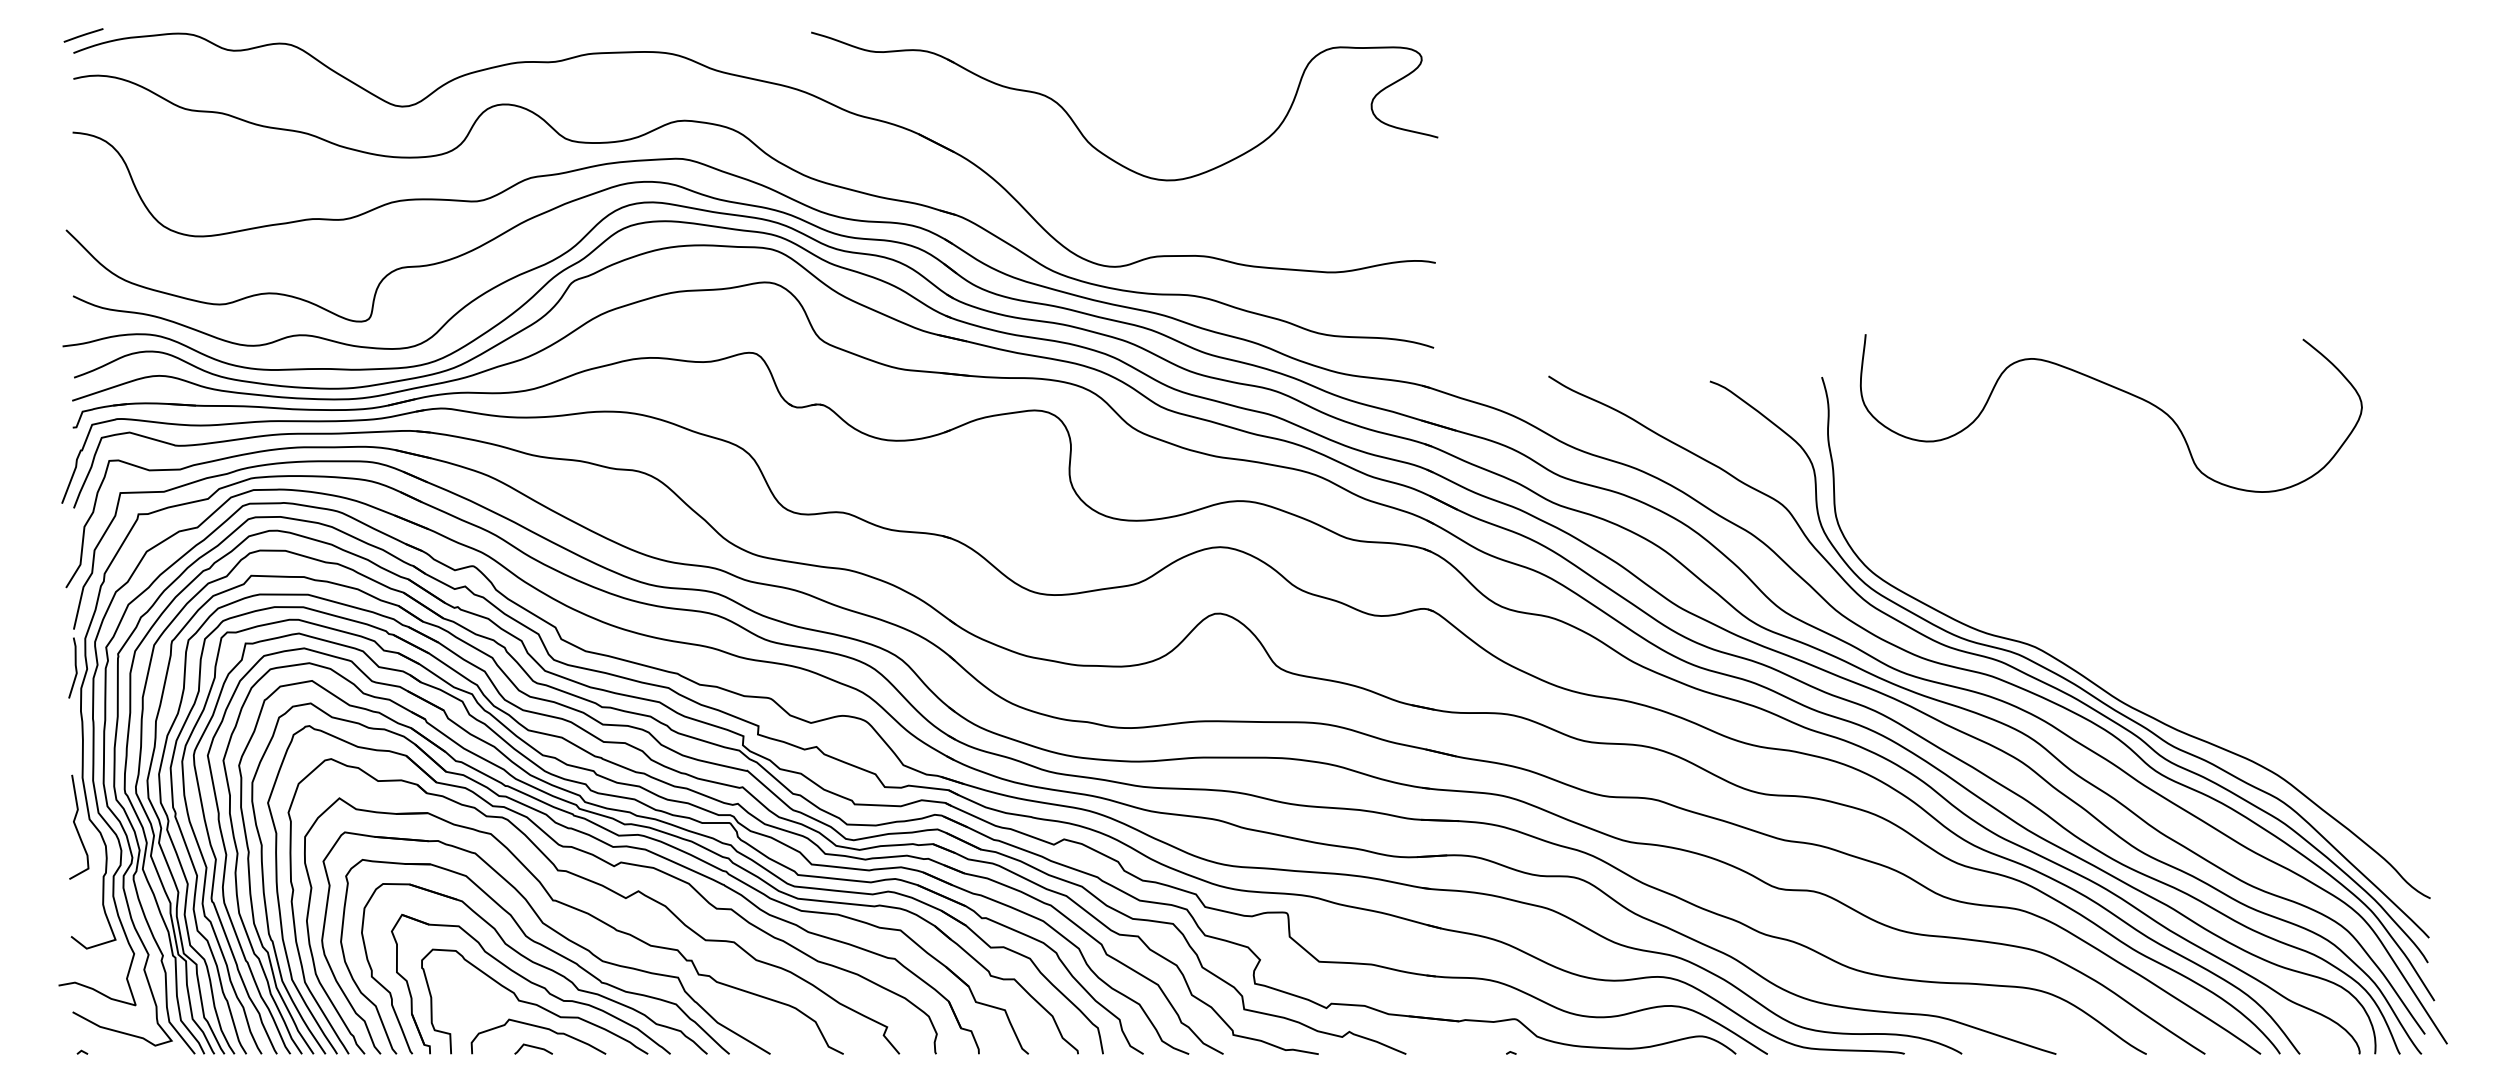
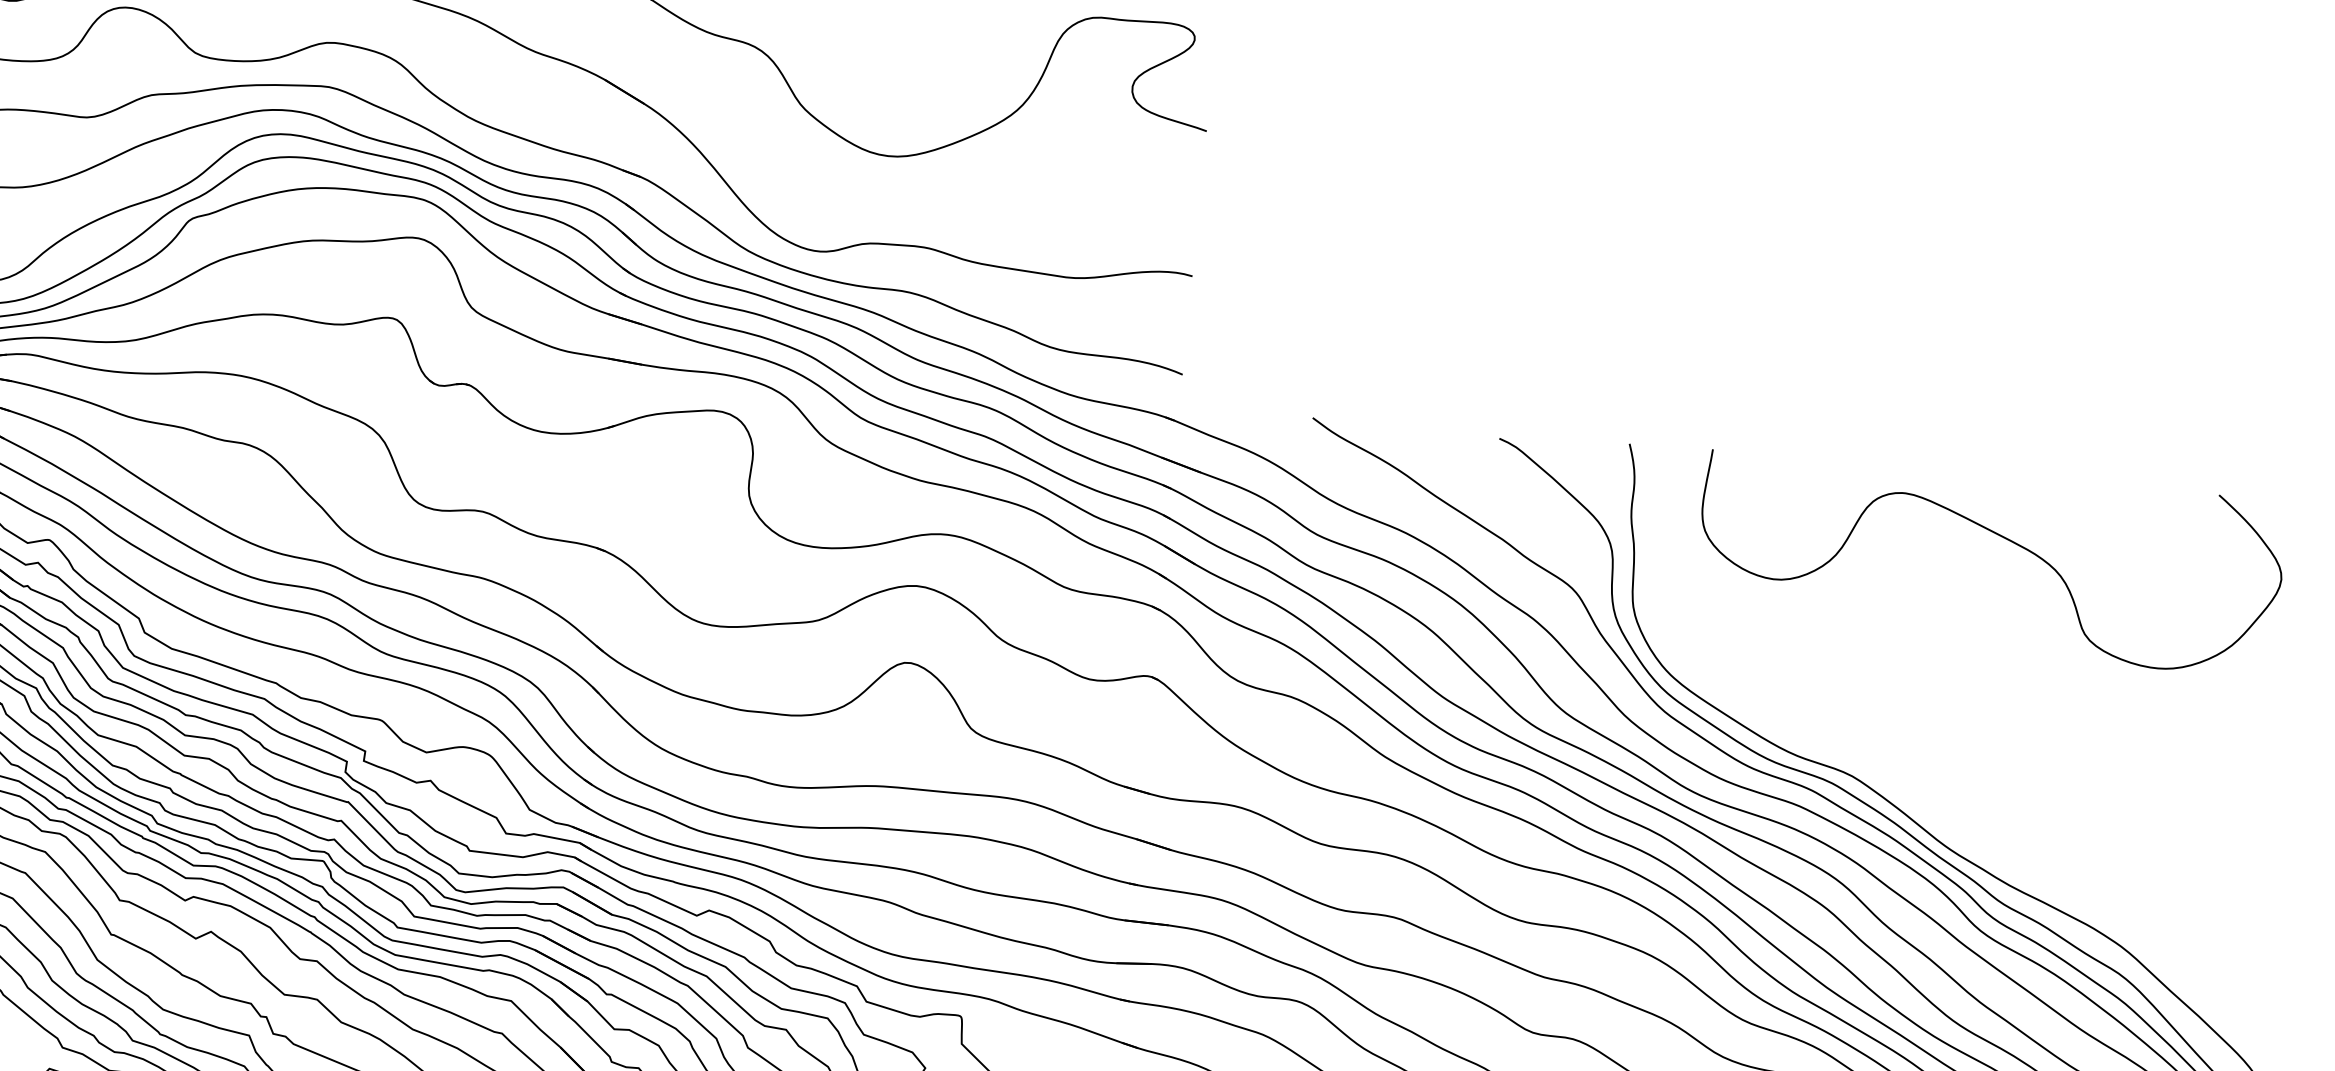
curve: (2121, 391) -> (2004, 539), moved

